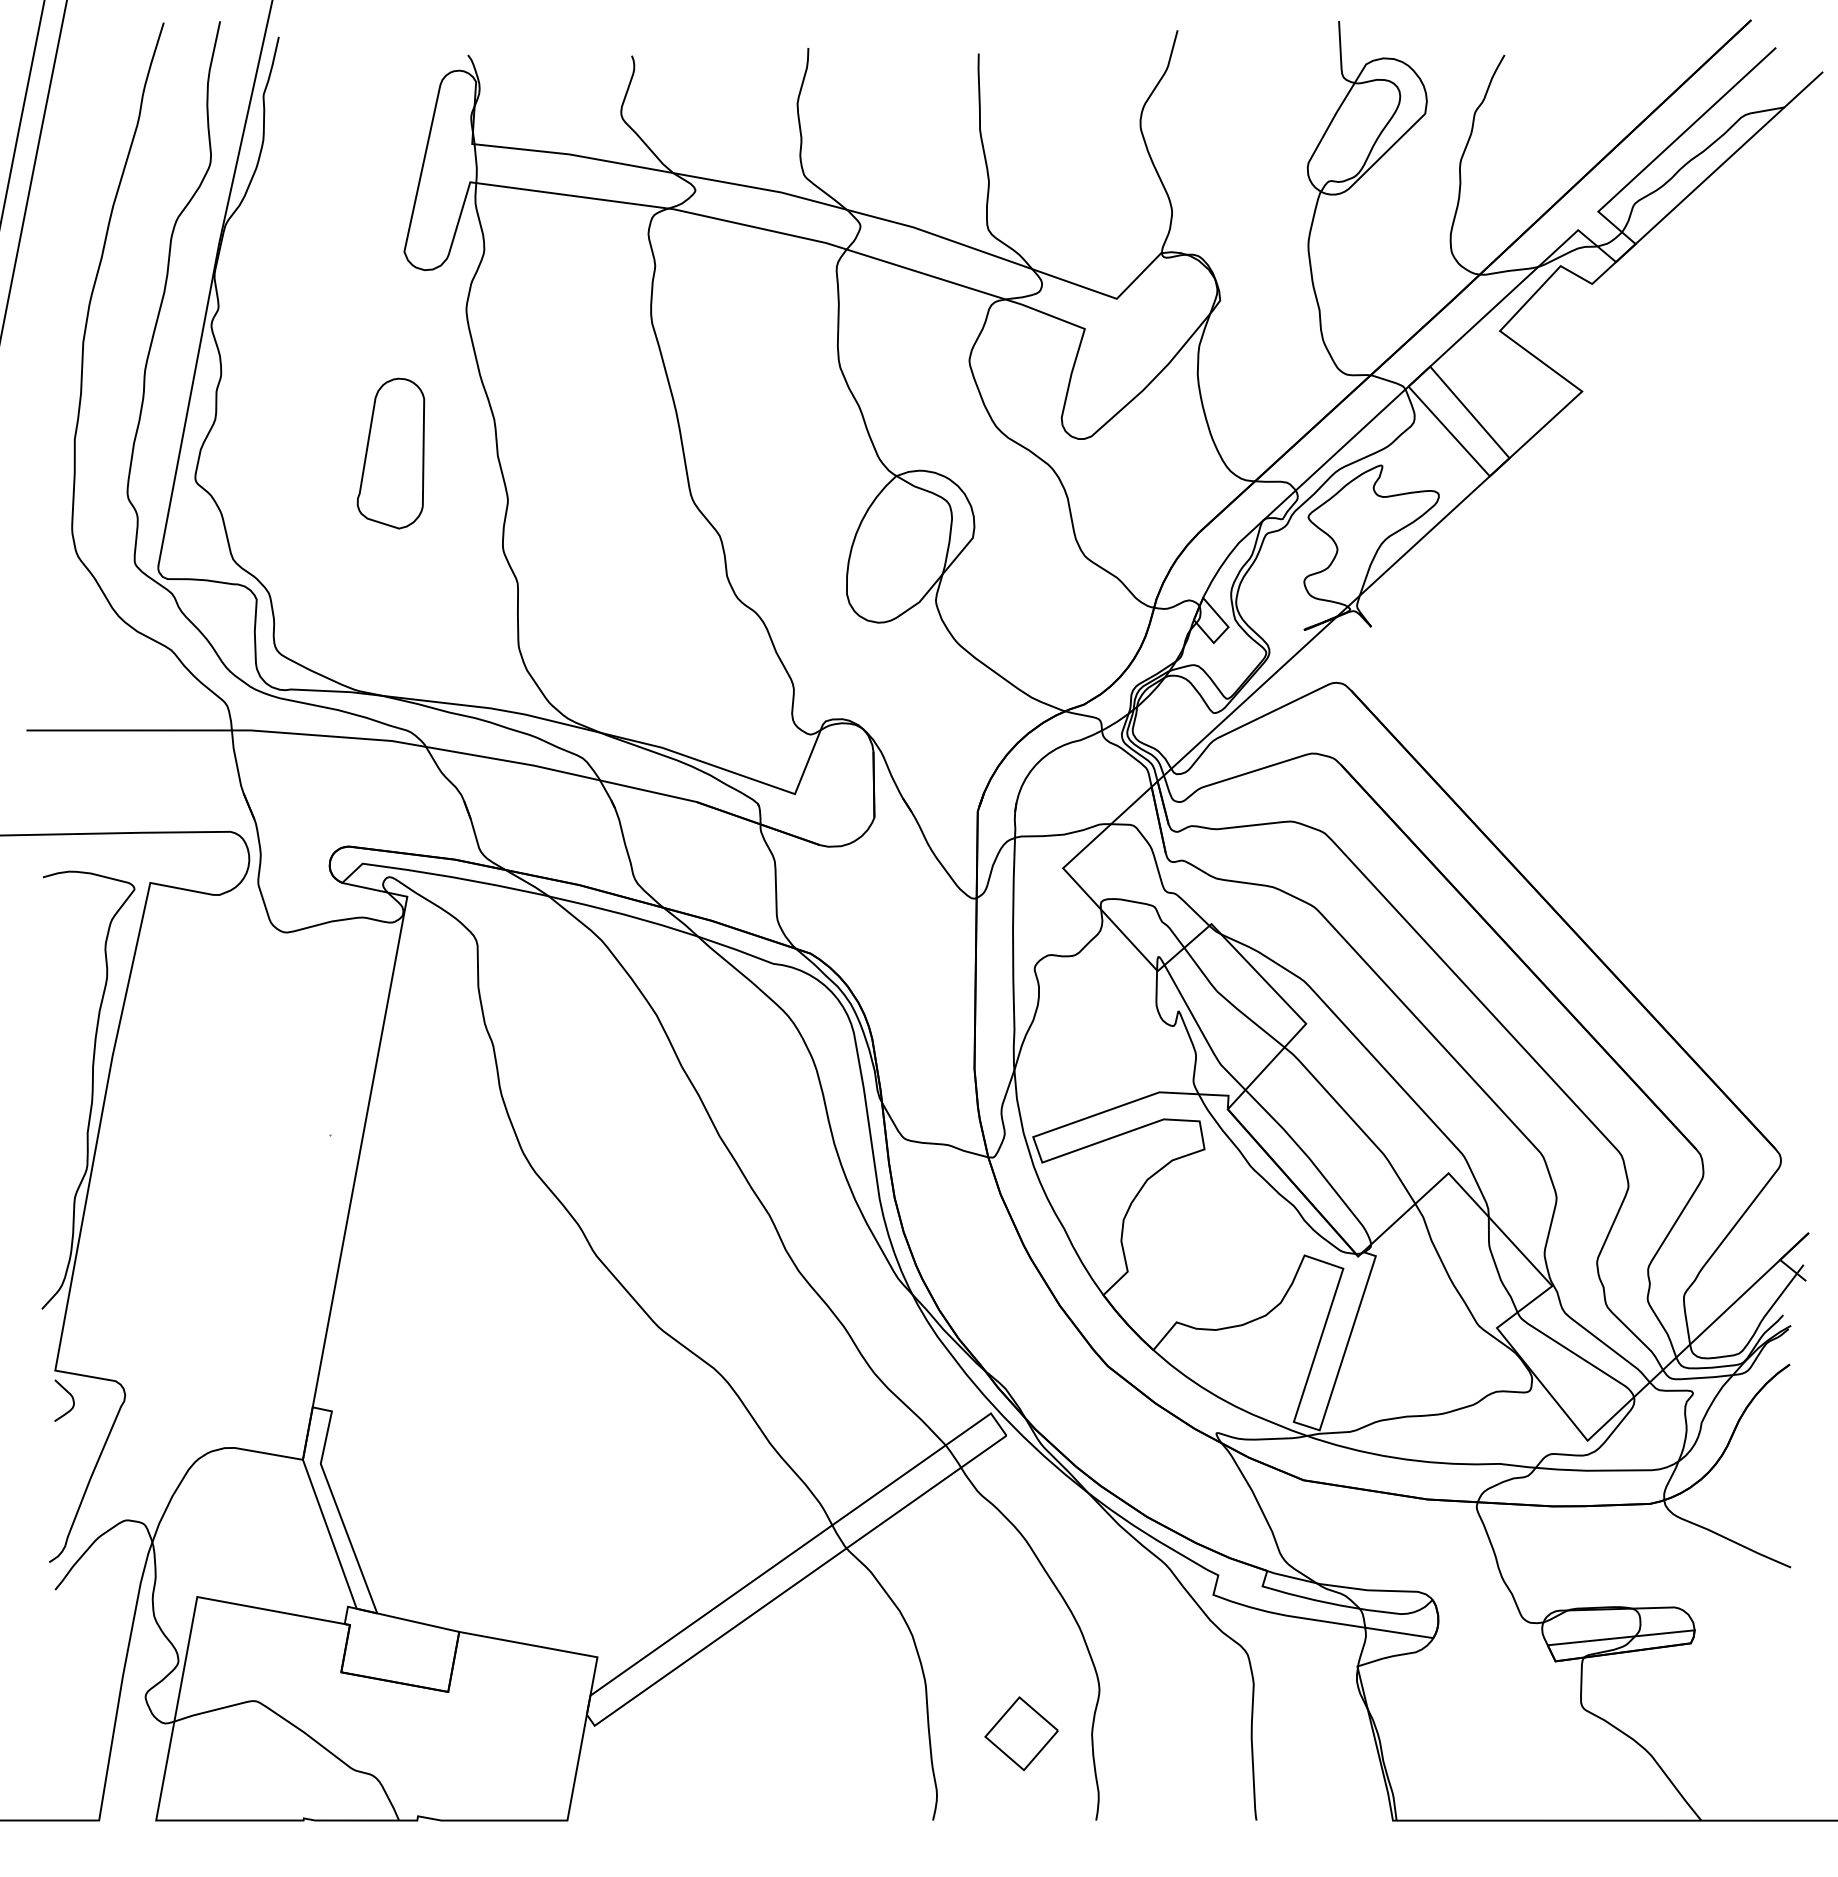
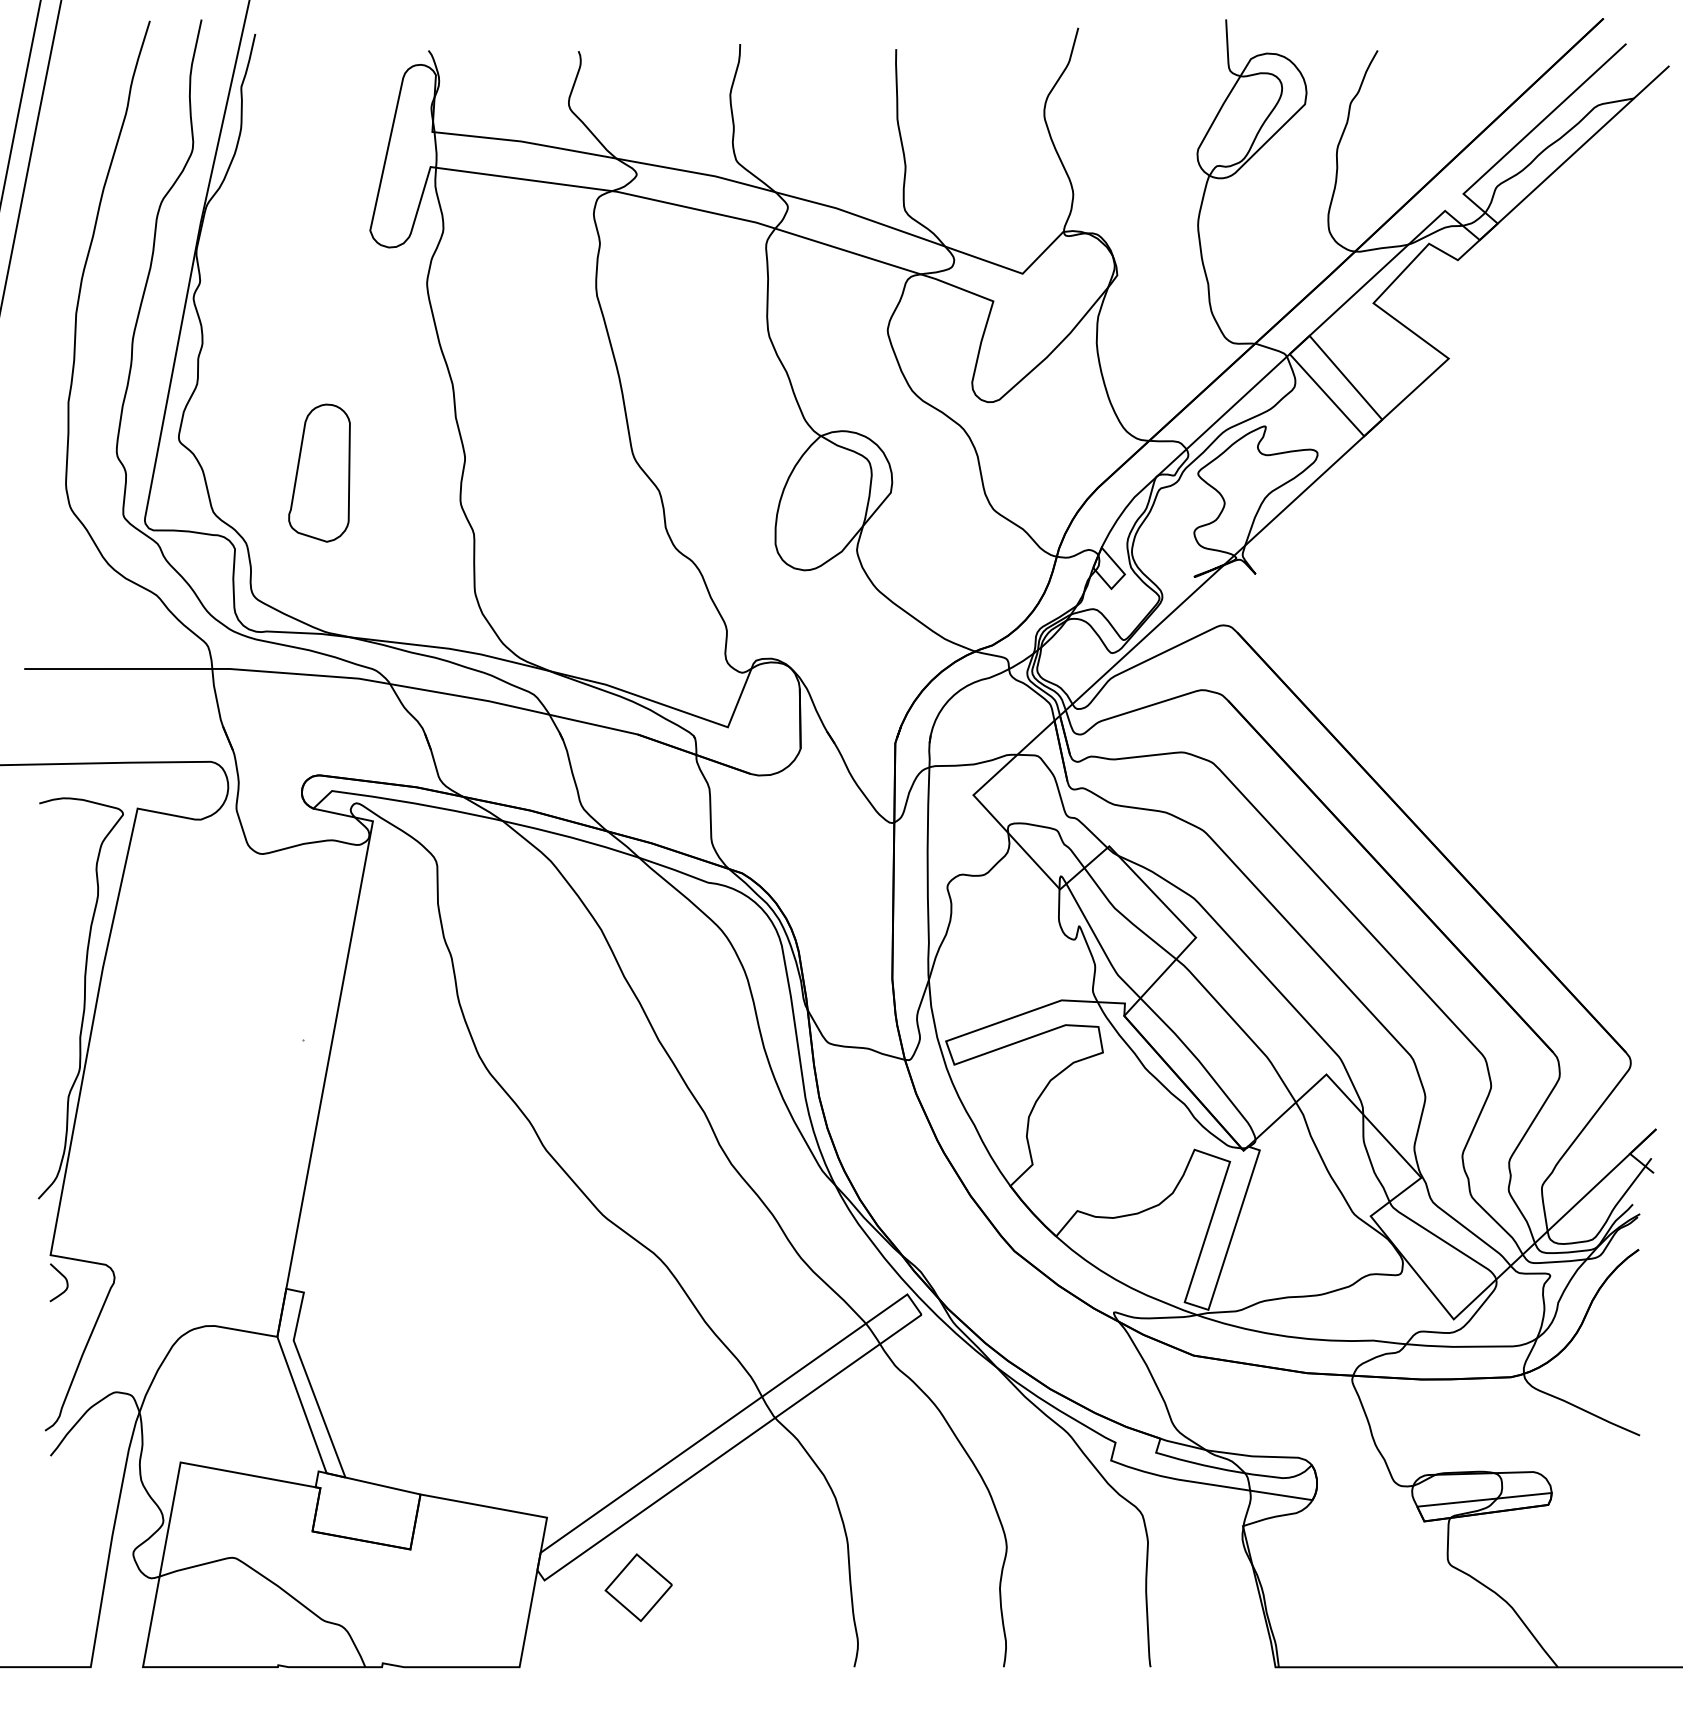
part: (390, 453) -> (319, 473), moved
part: (1021, 1733) -> (638, 1587), moved

